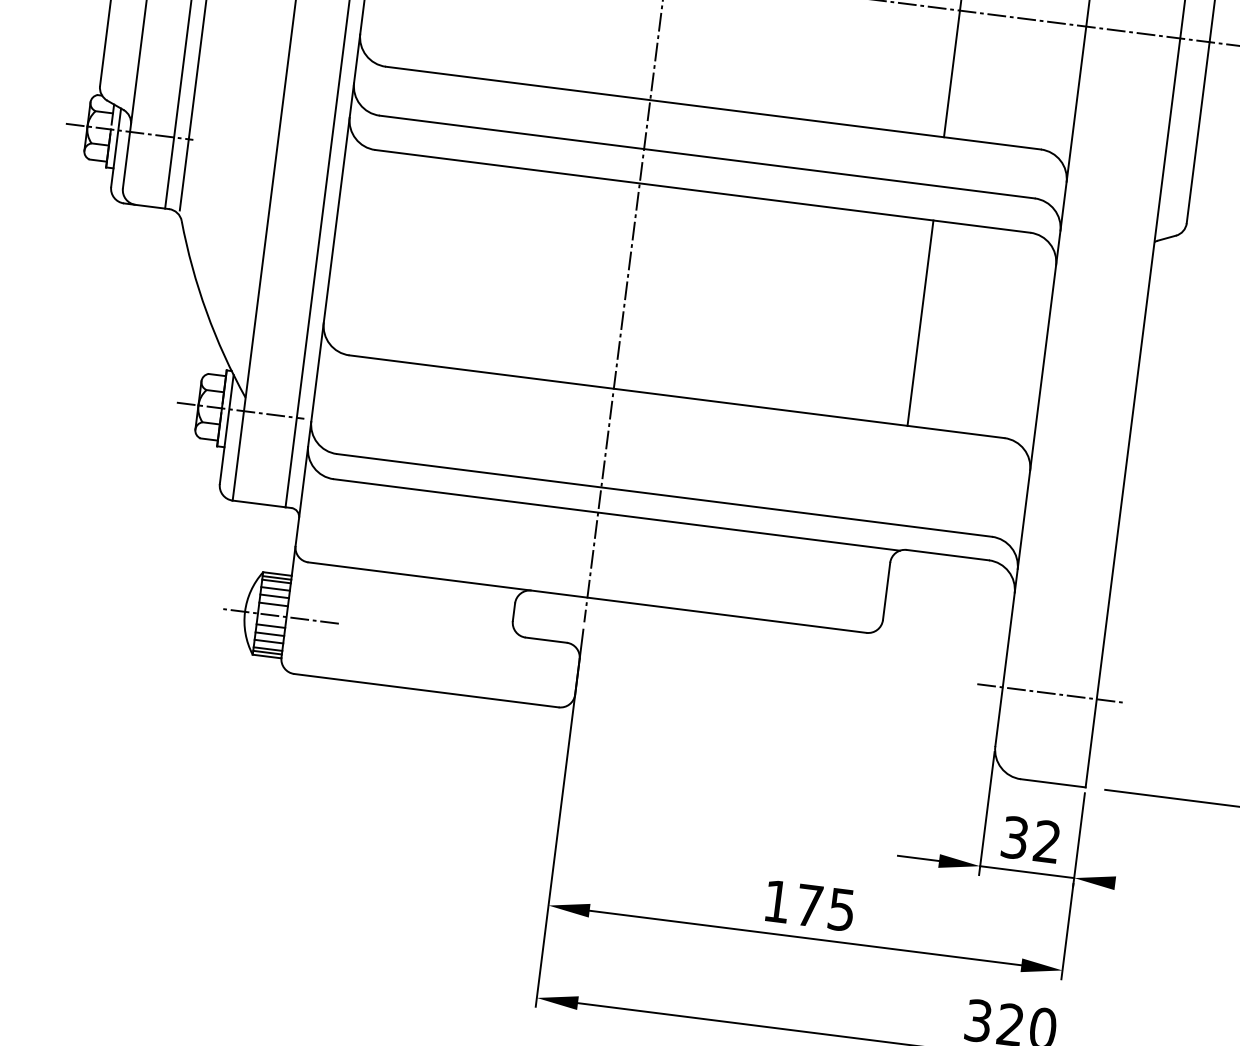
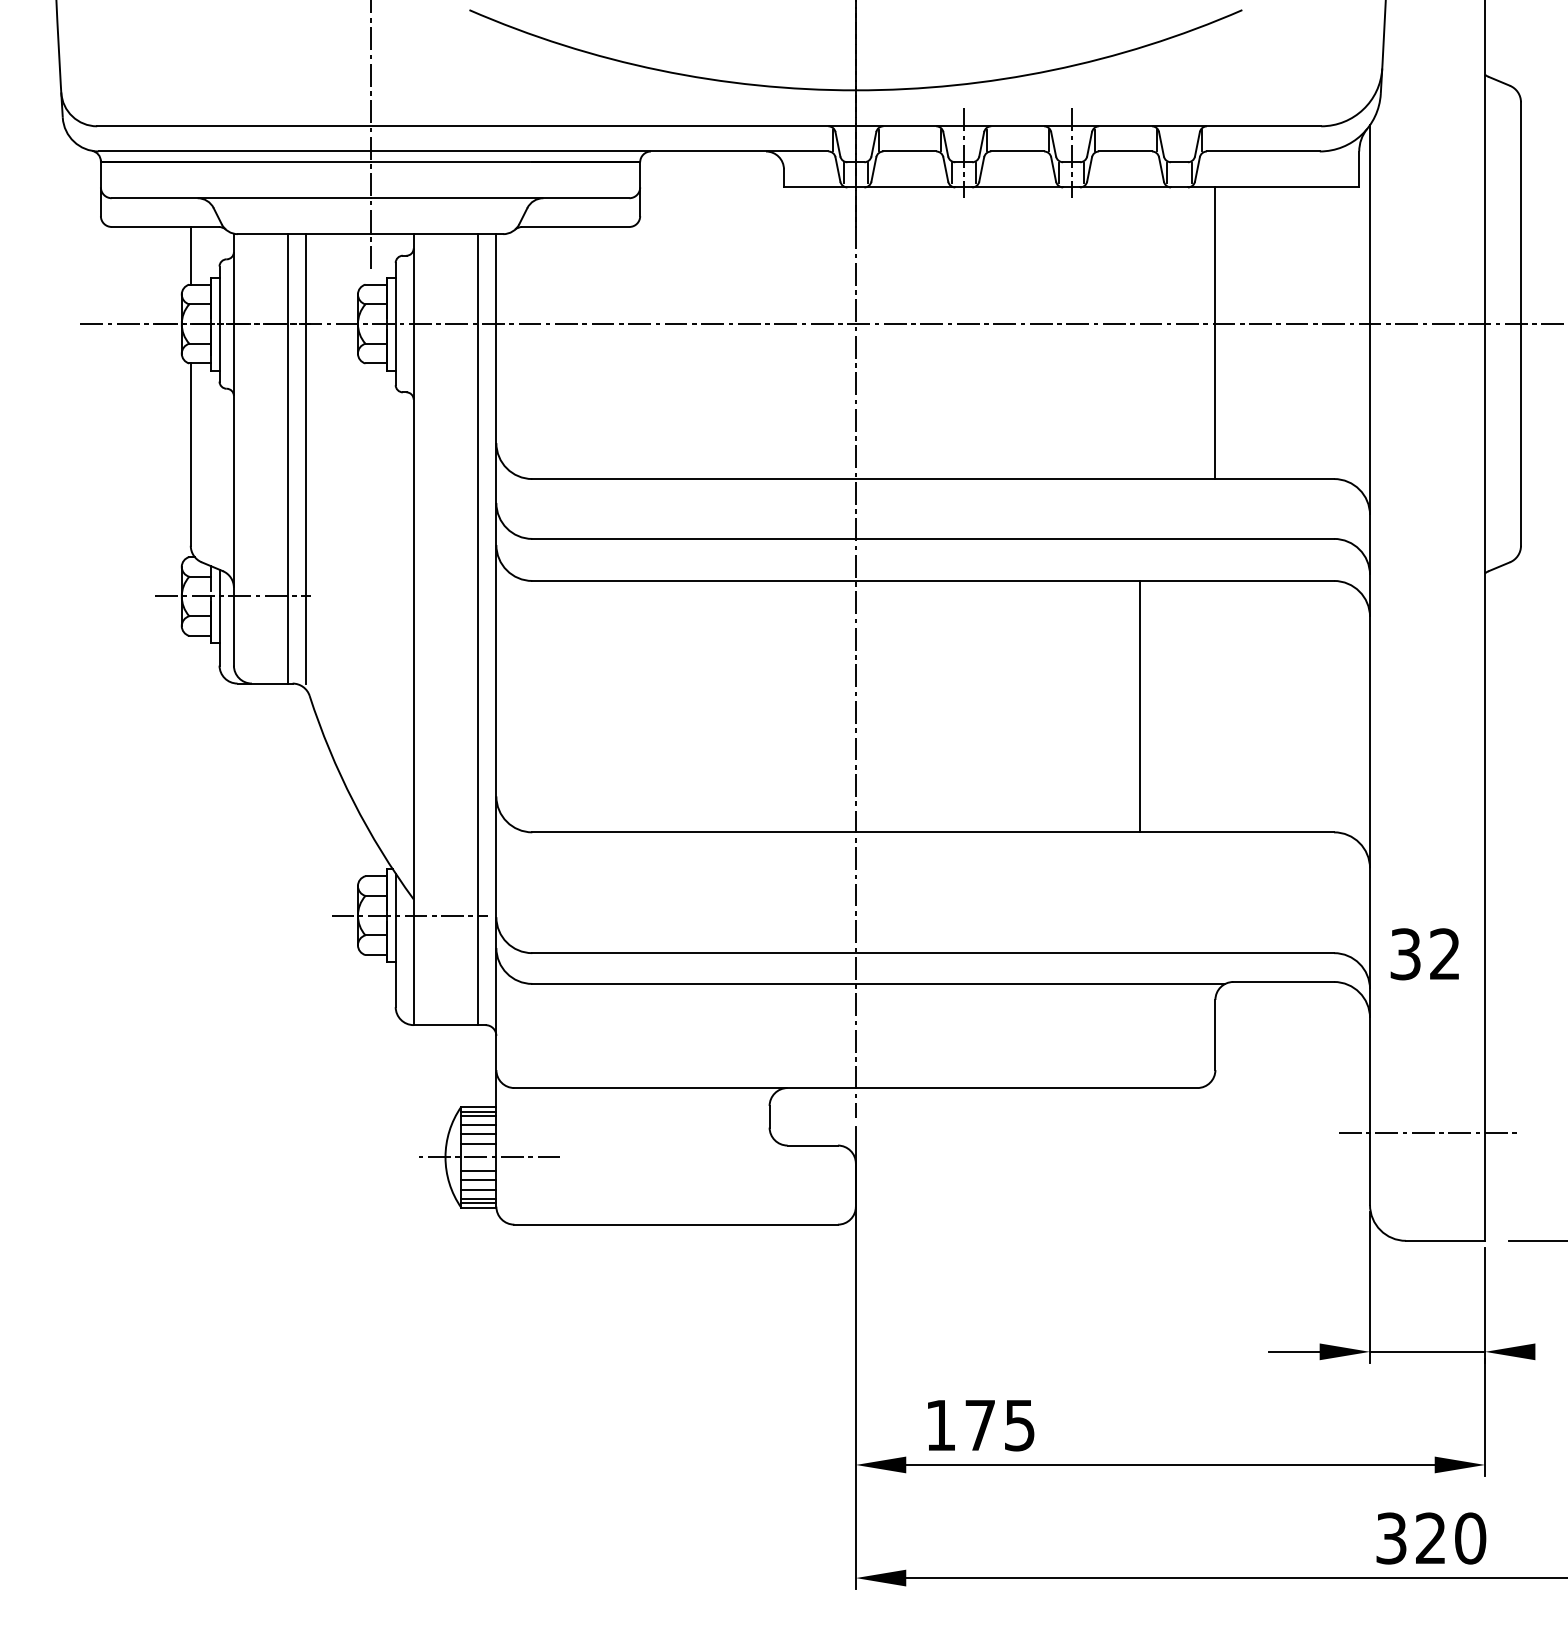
line: (920, 323) -> (1140, 706), moved
text: (1030, 839) -> (1424, 954), moved
text: (810, 905) -> (981, 1425), moved

